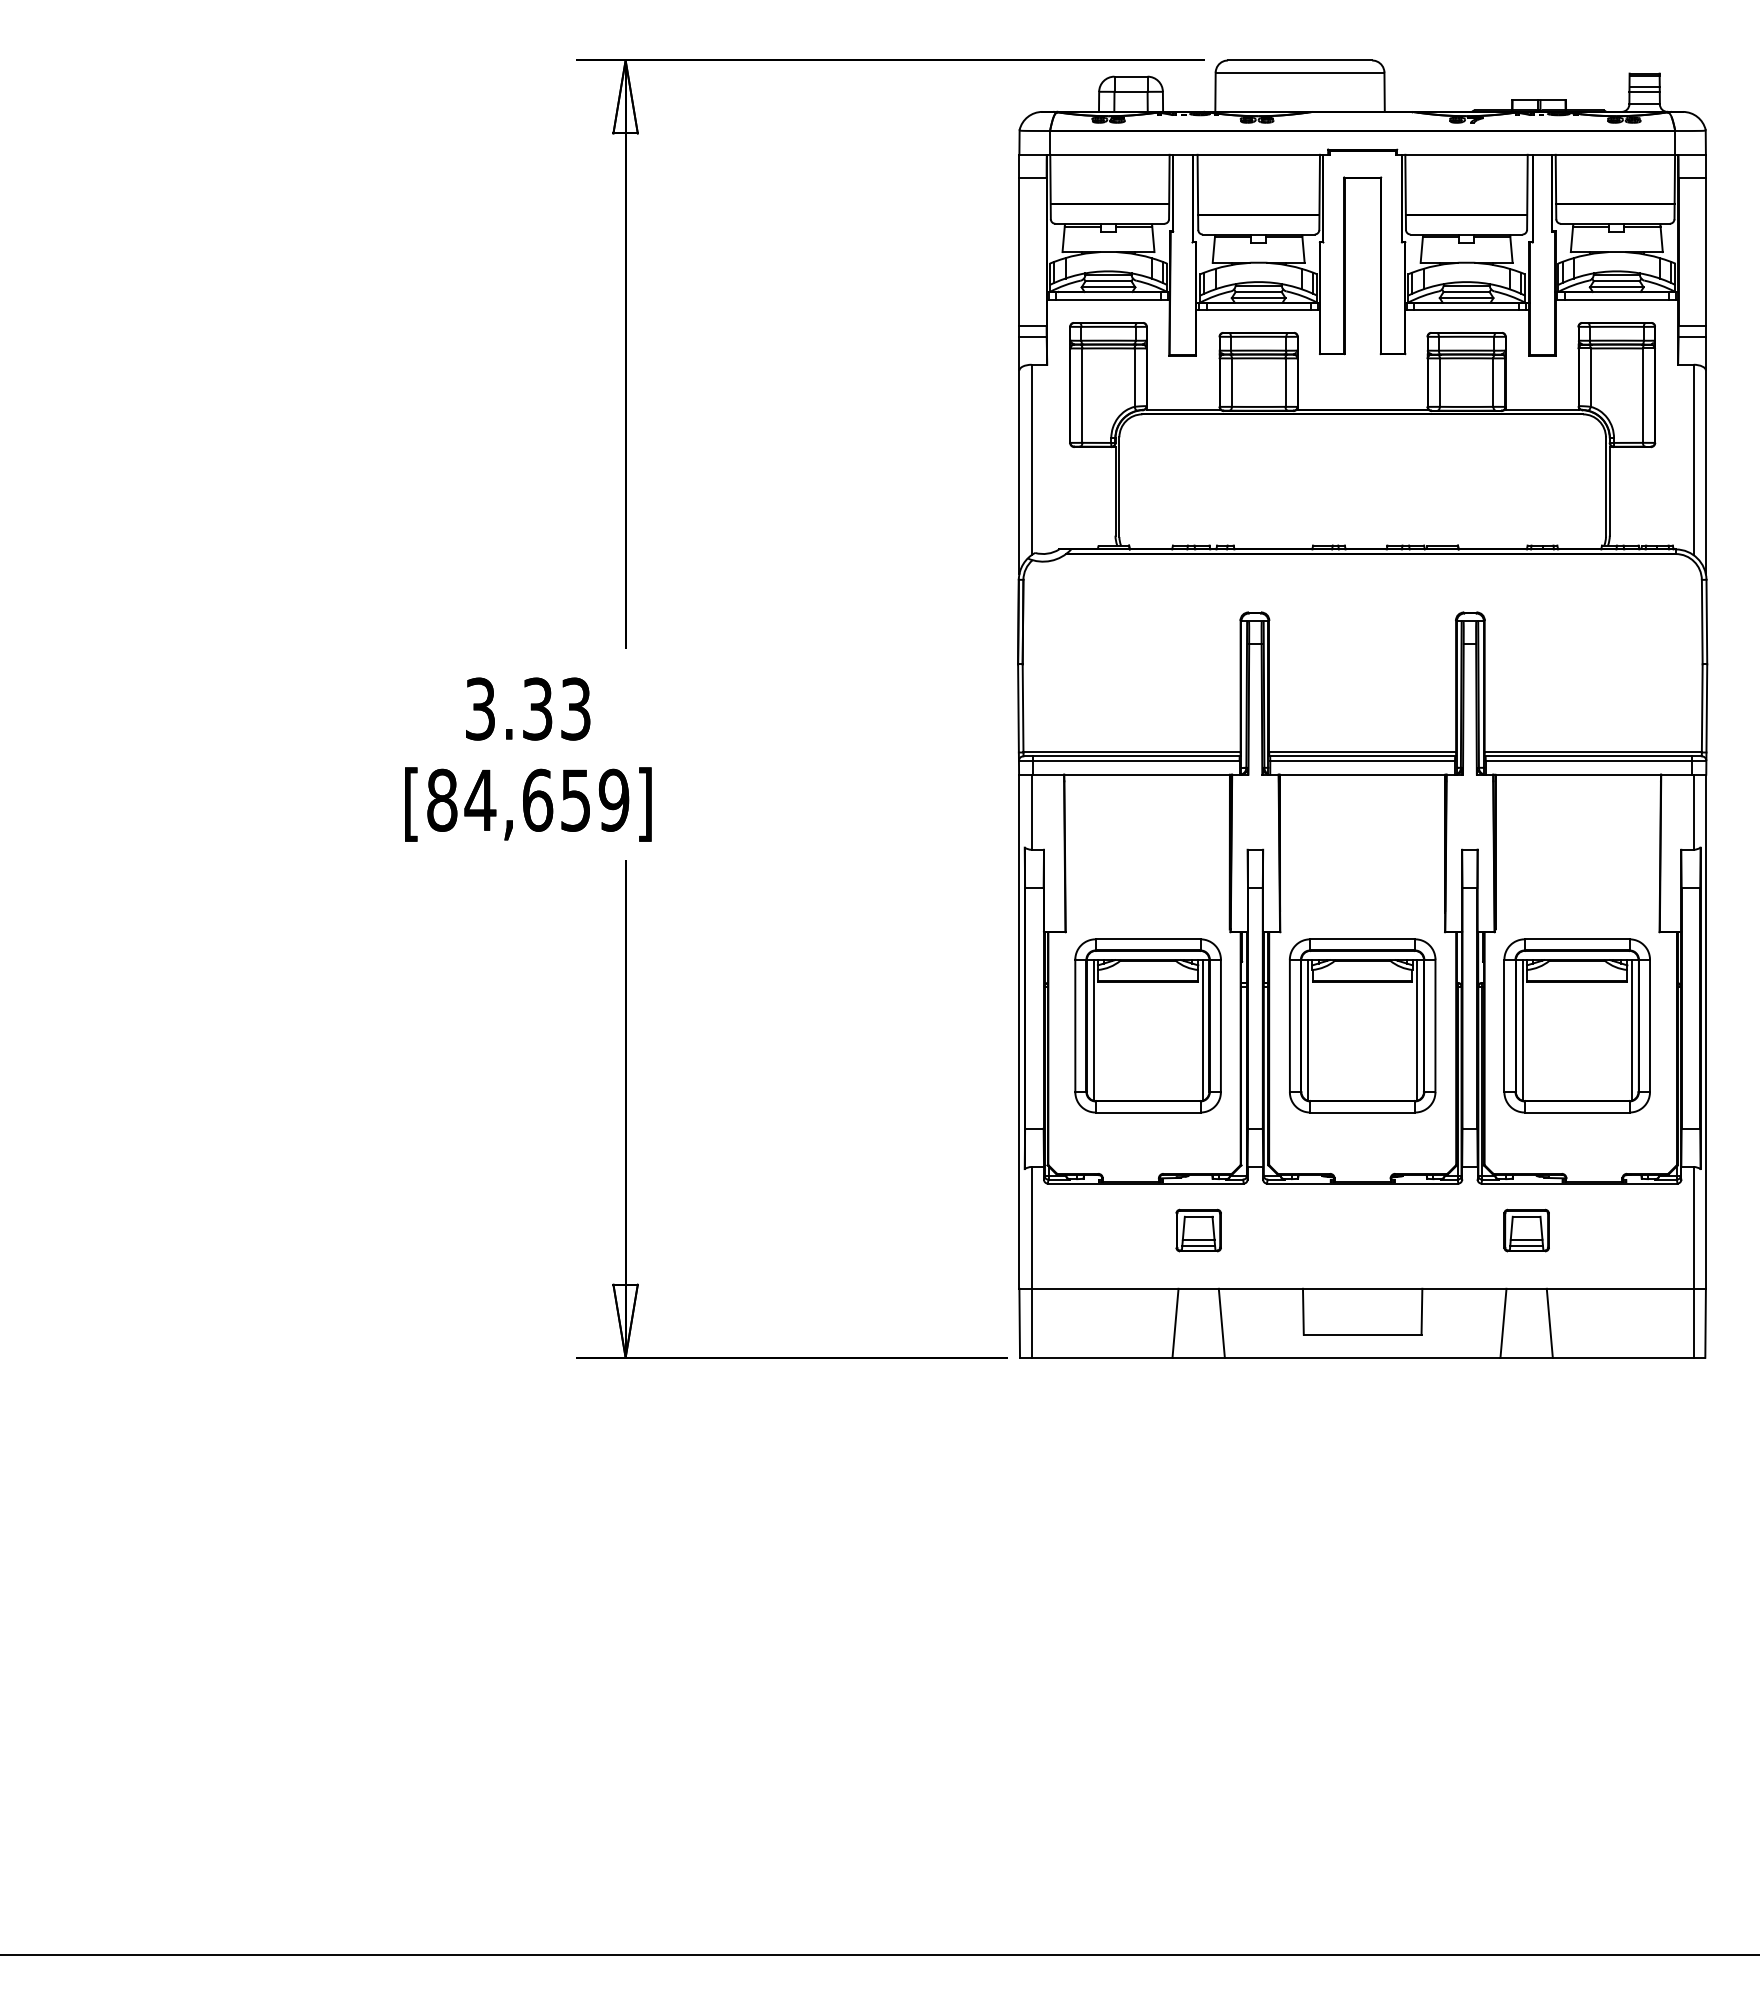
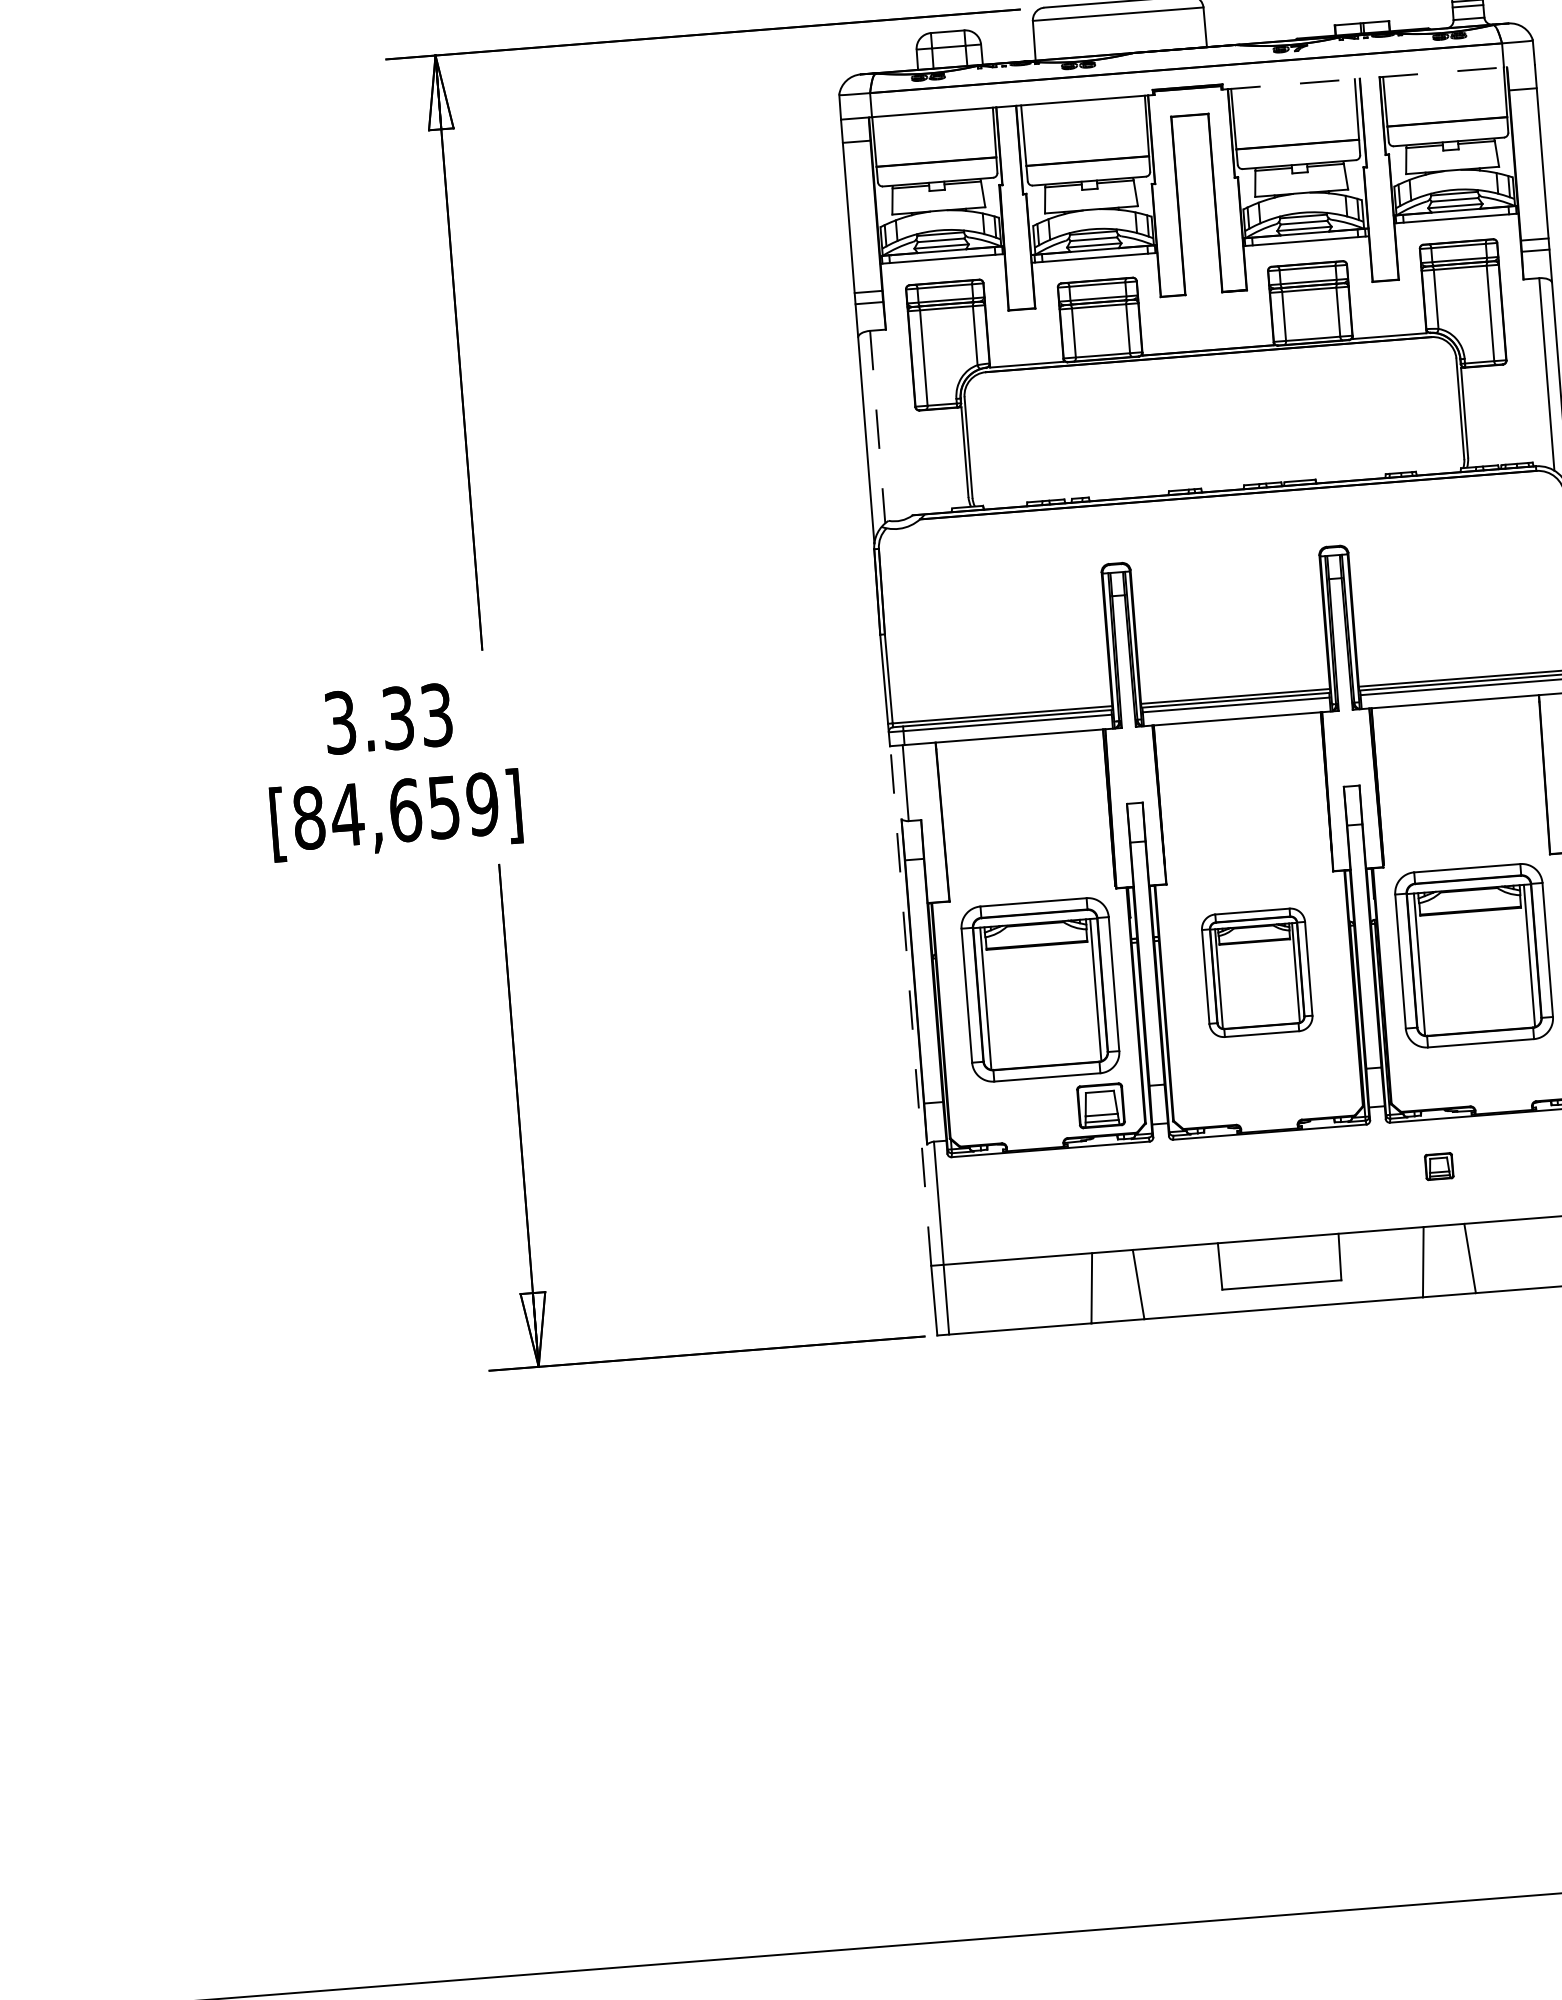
line: (1551, 154) -> (1378, 76), solid -> dashed
line: (1031, 460) -> (877, 427), solid -> dashed
part: (1362, 1025) -> (1257, 972), size x0.7
line: (1019, 1031) -> (910, 1005), solid -> dashed
part: (1198, 1230) -> (1100, 1105), moved
part: (1526, 1230) -> (1439, 1166), size x0.6

